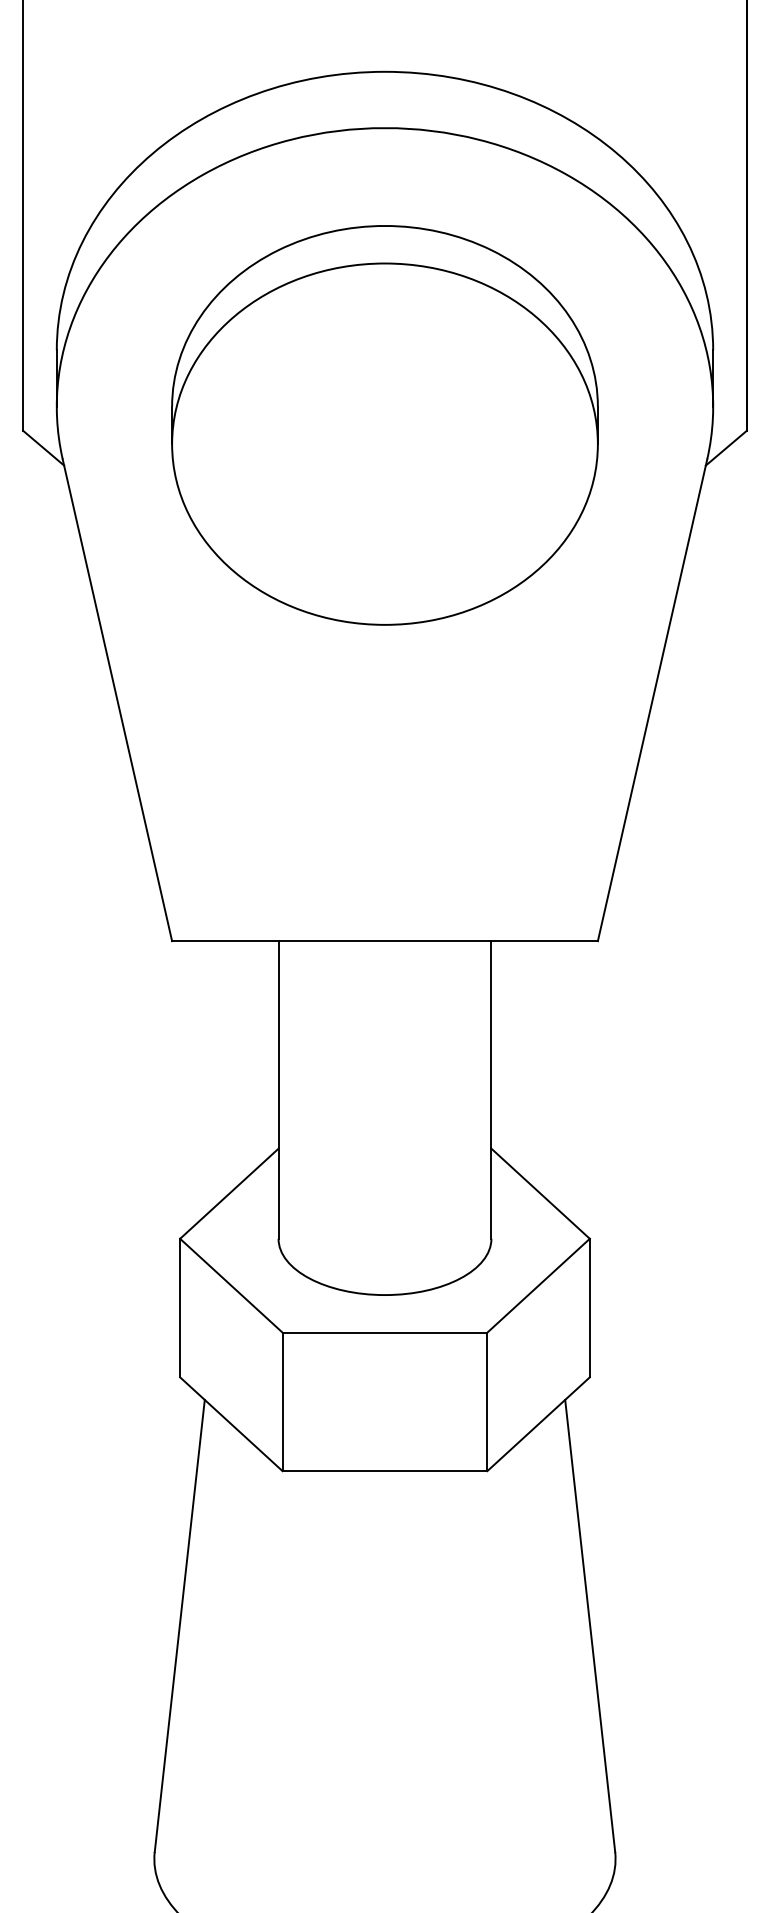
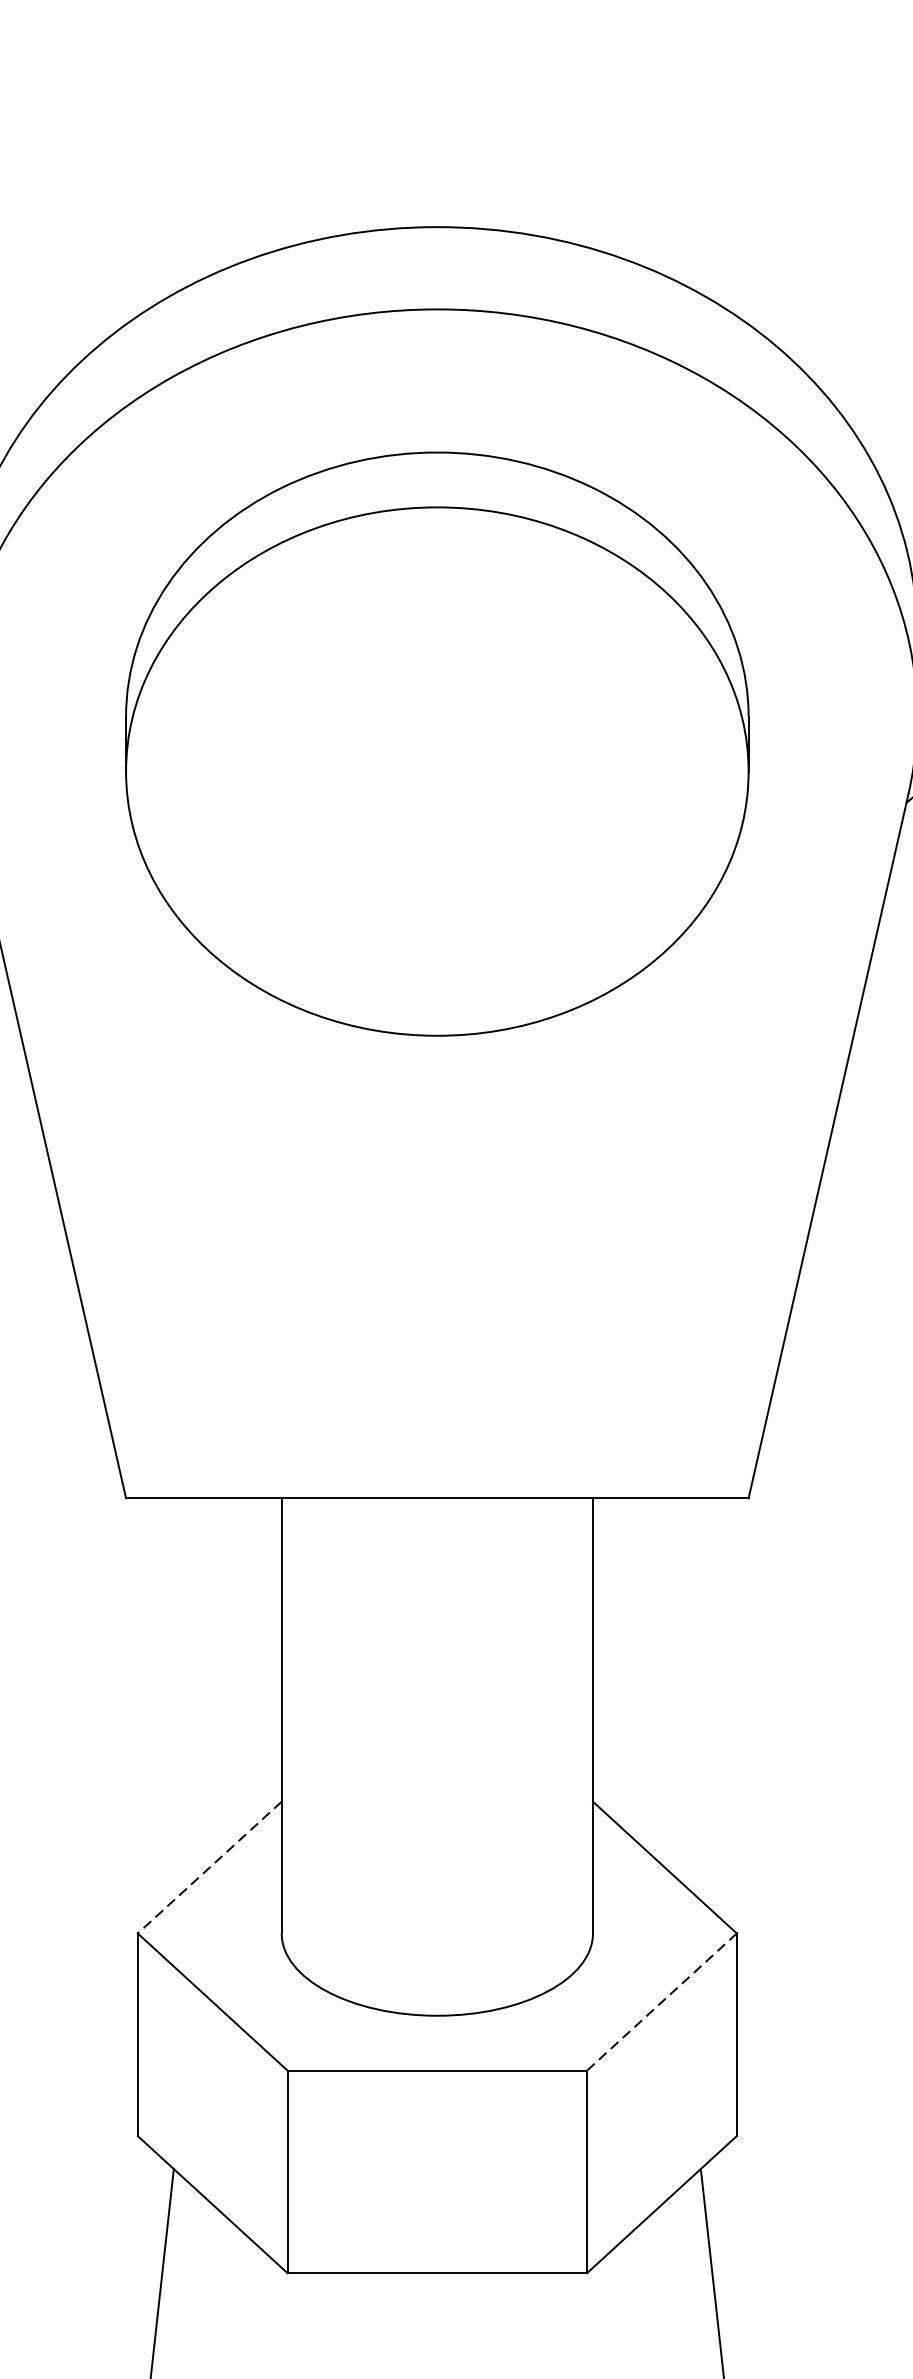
line: (229, 1193) -> (209, 1867), solid -> dashed
line: (538, 1285) -> (661, 2001), solid -> dashed

